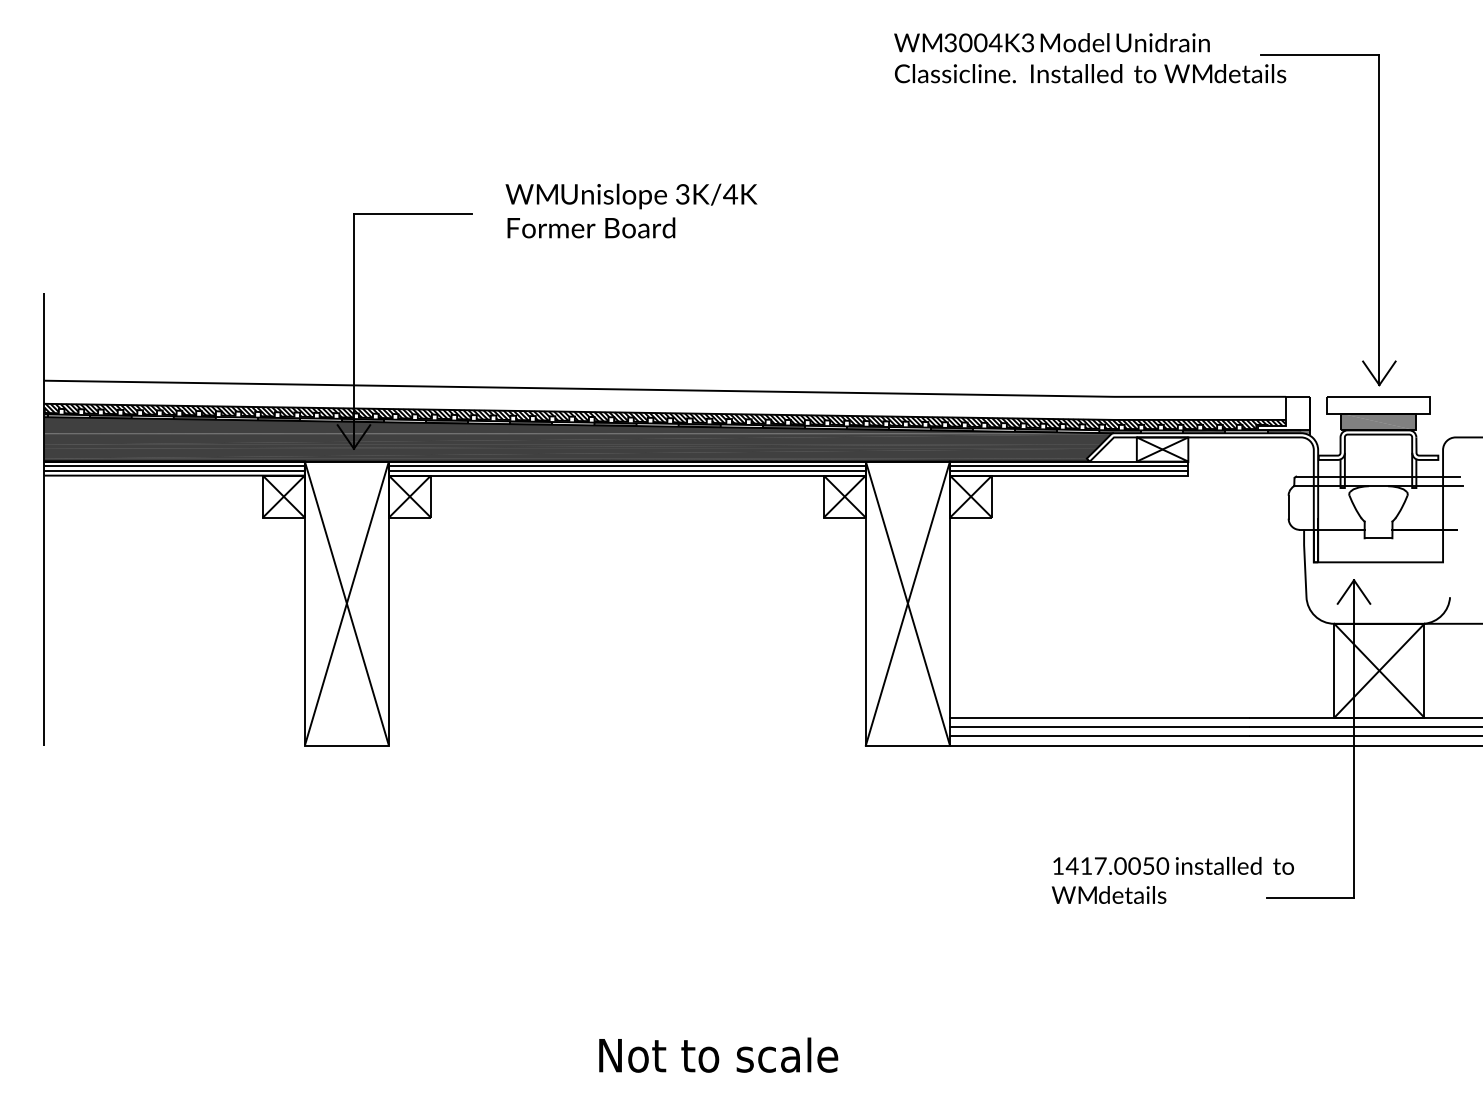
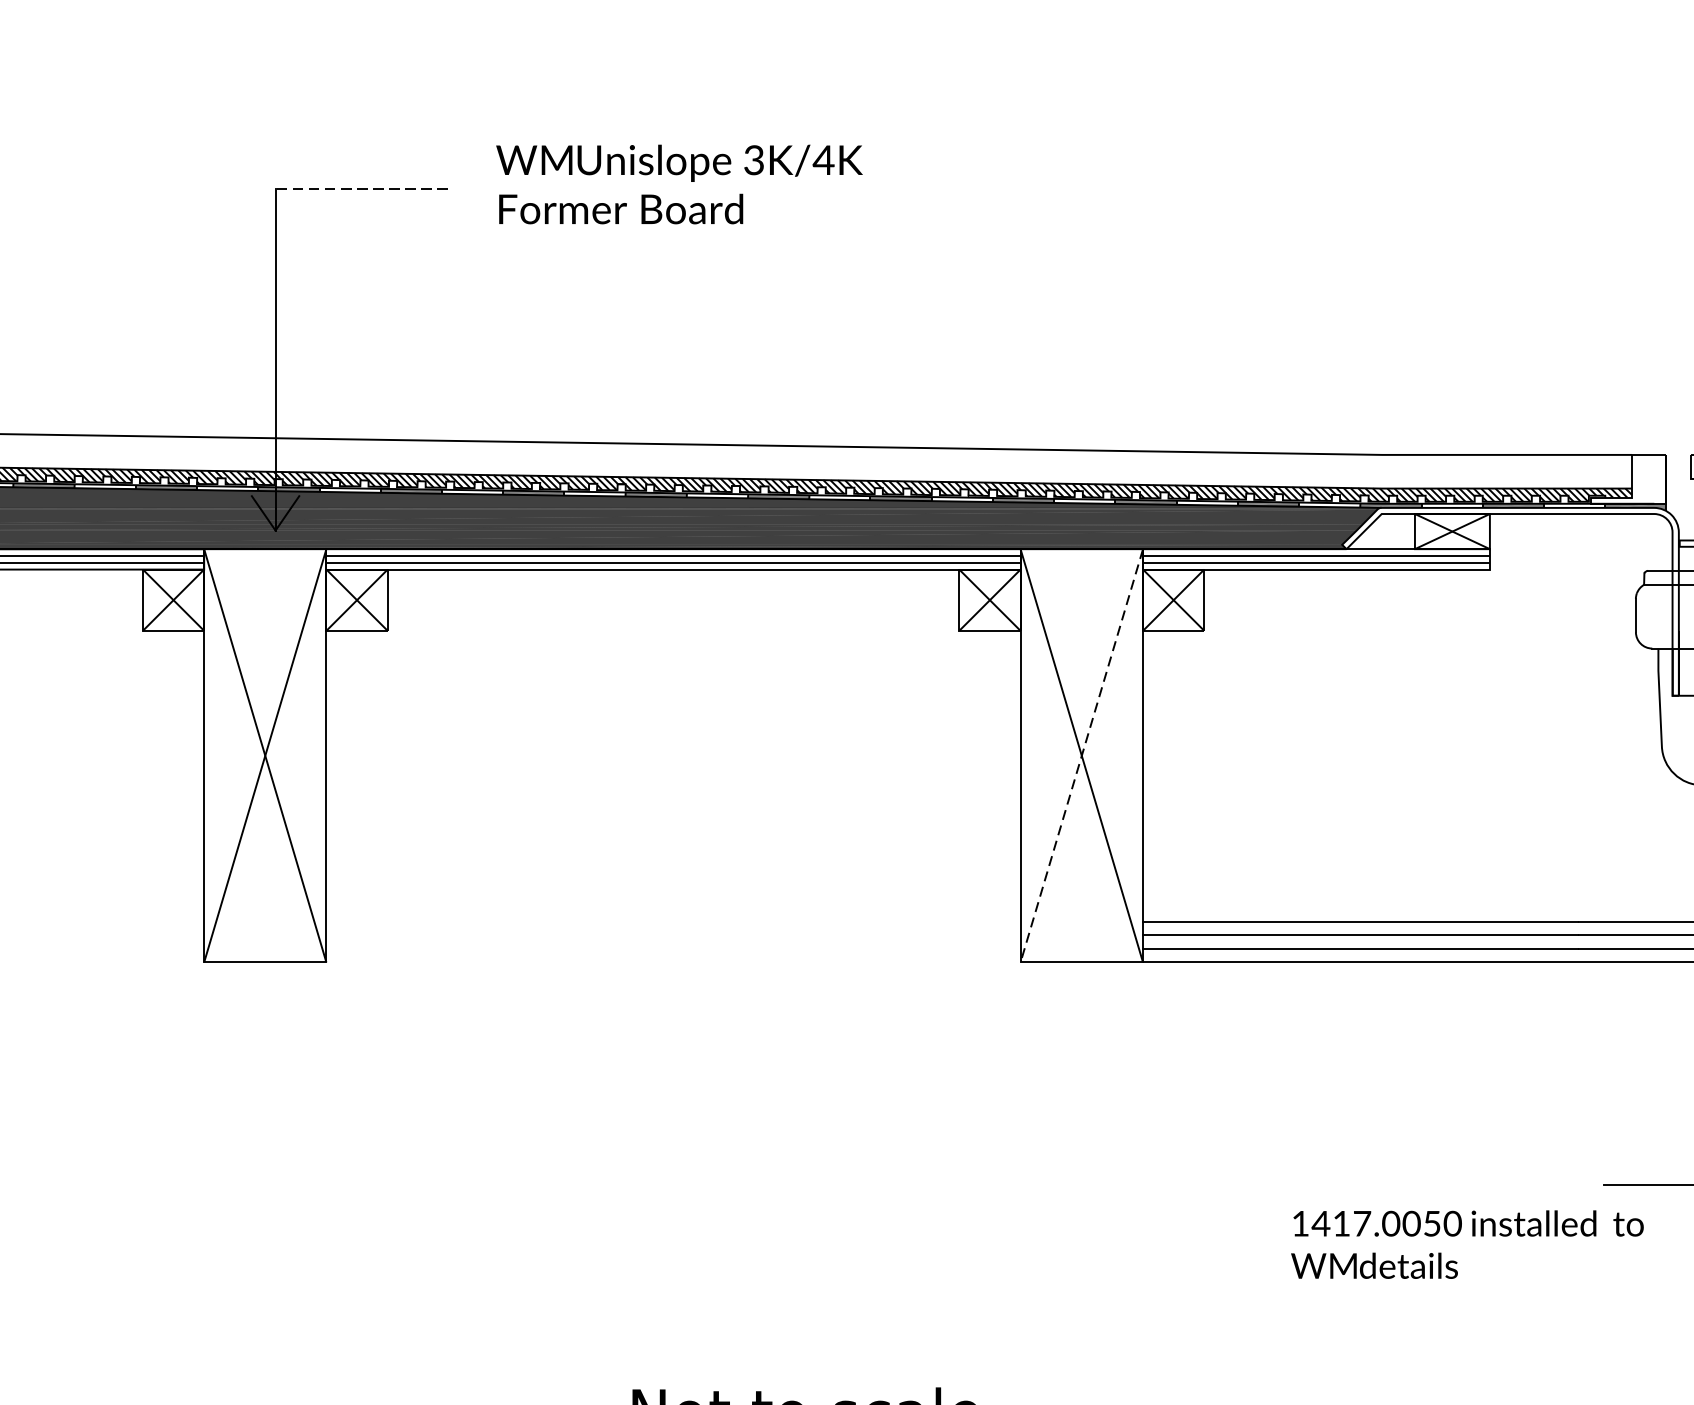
line: (412, 214) -> (360, 189), solid -> dashed
line: (907, 604) -> (1081, 757), solid -> dashed
text: (1172, 880) -> (1466, 1244), moved

